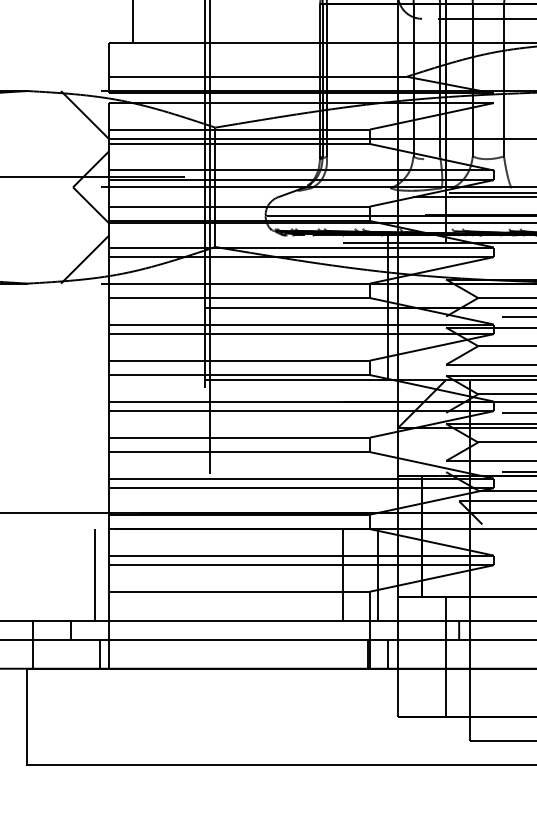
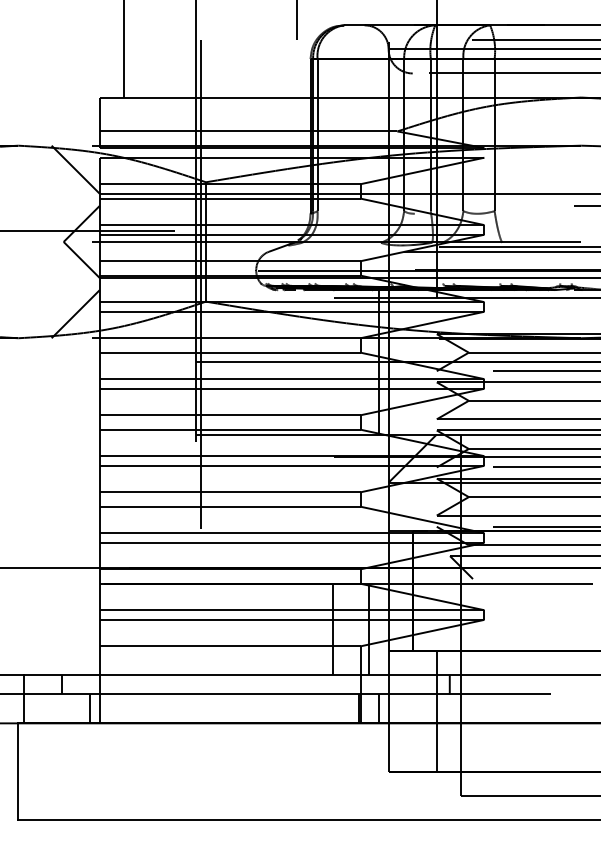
line: (94, 574) -> (85, 629), removed

